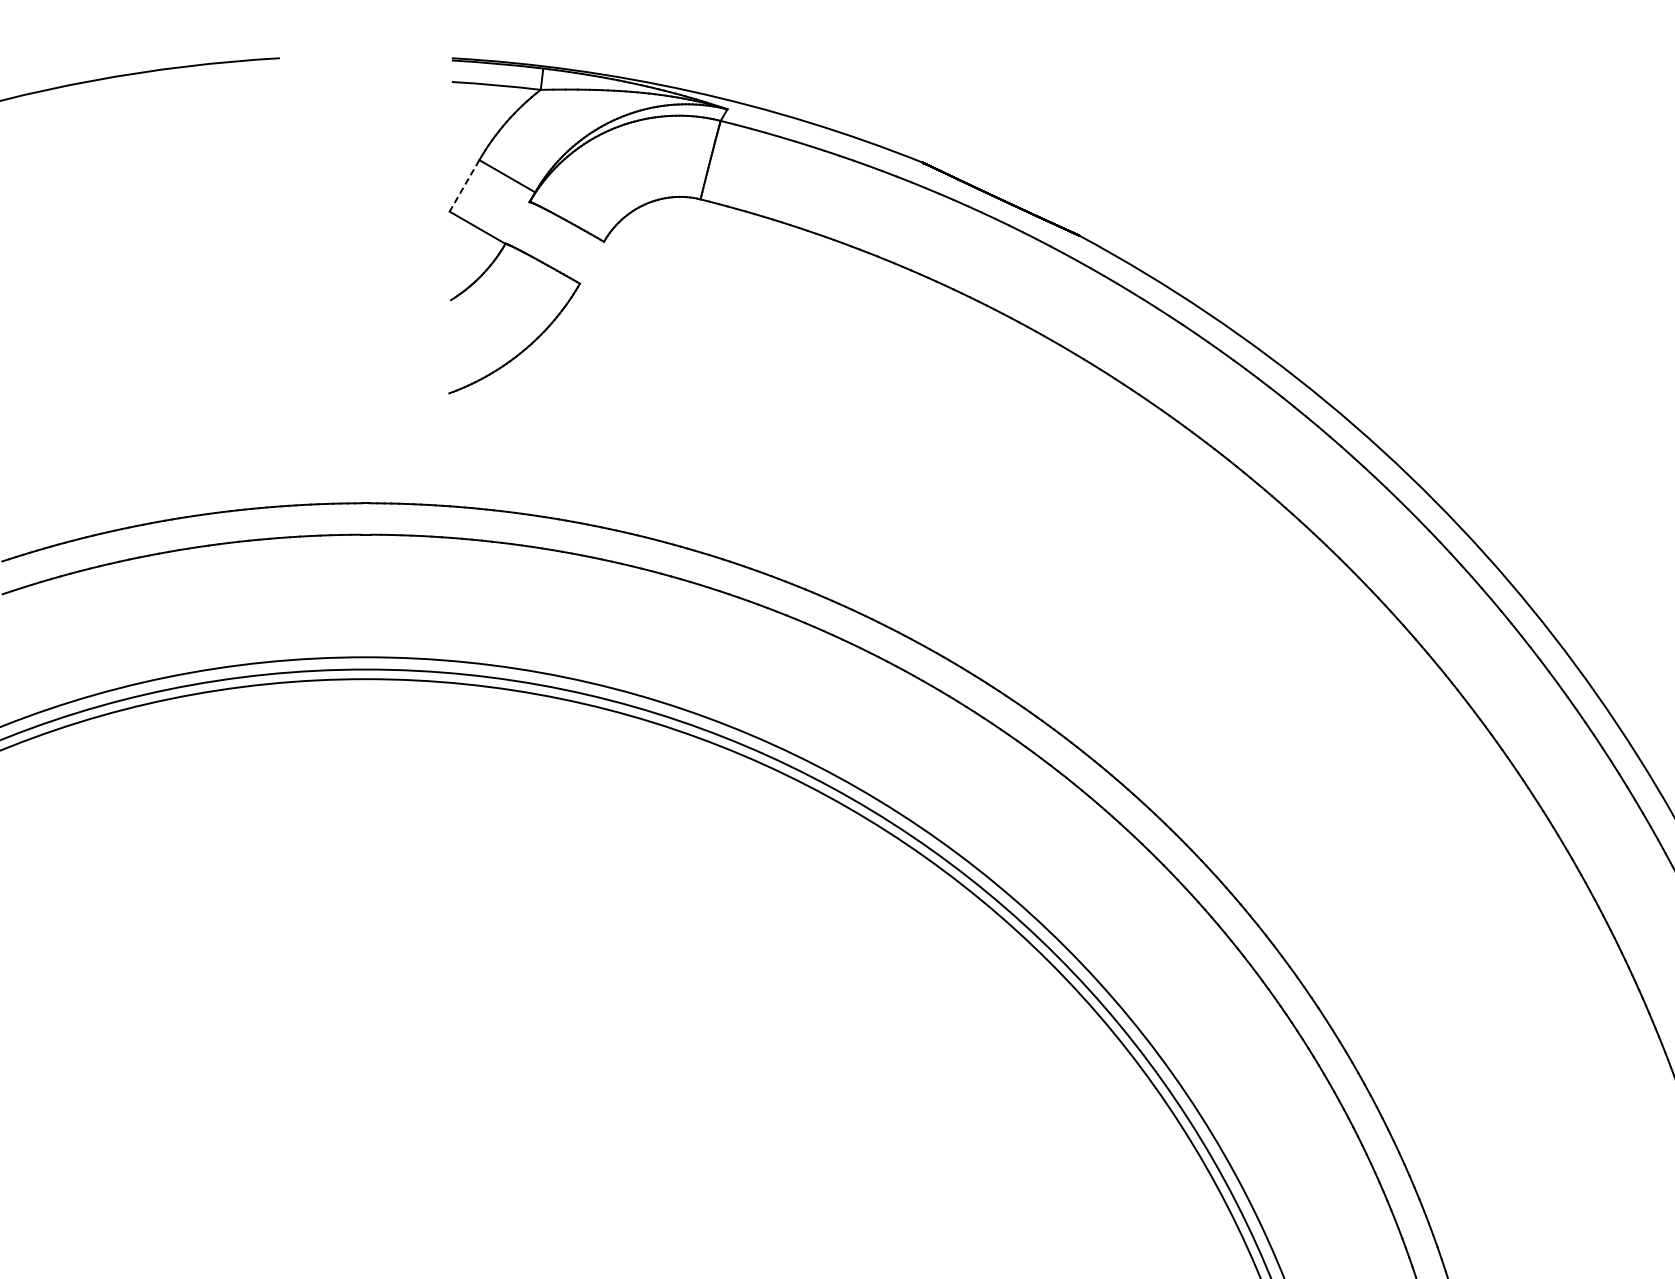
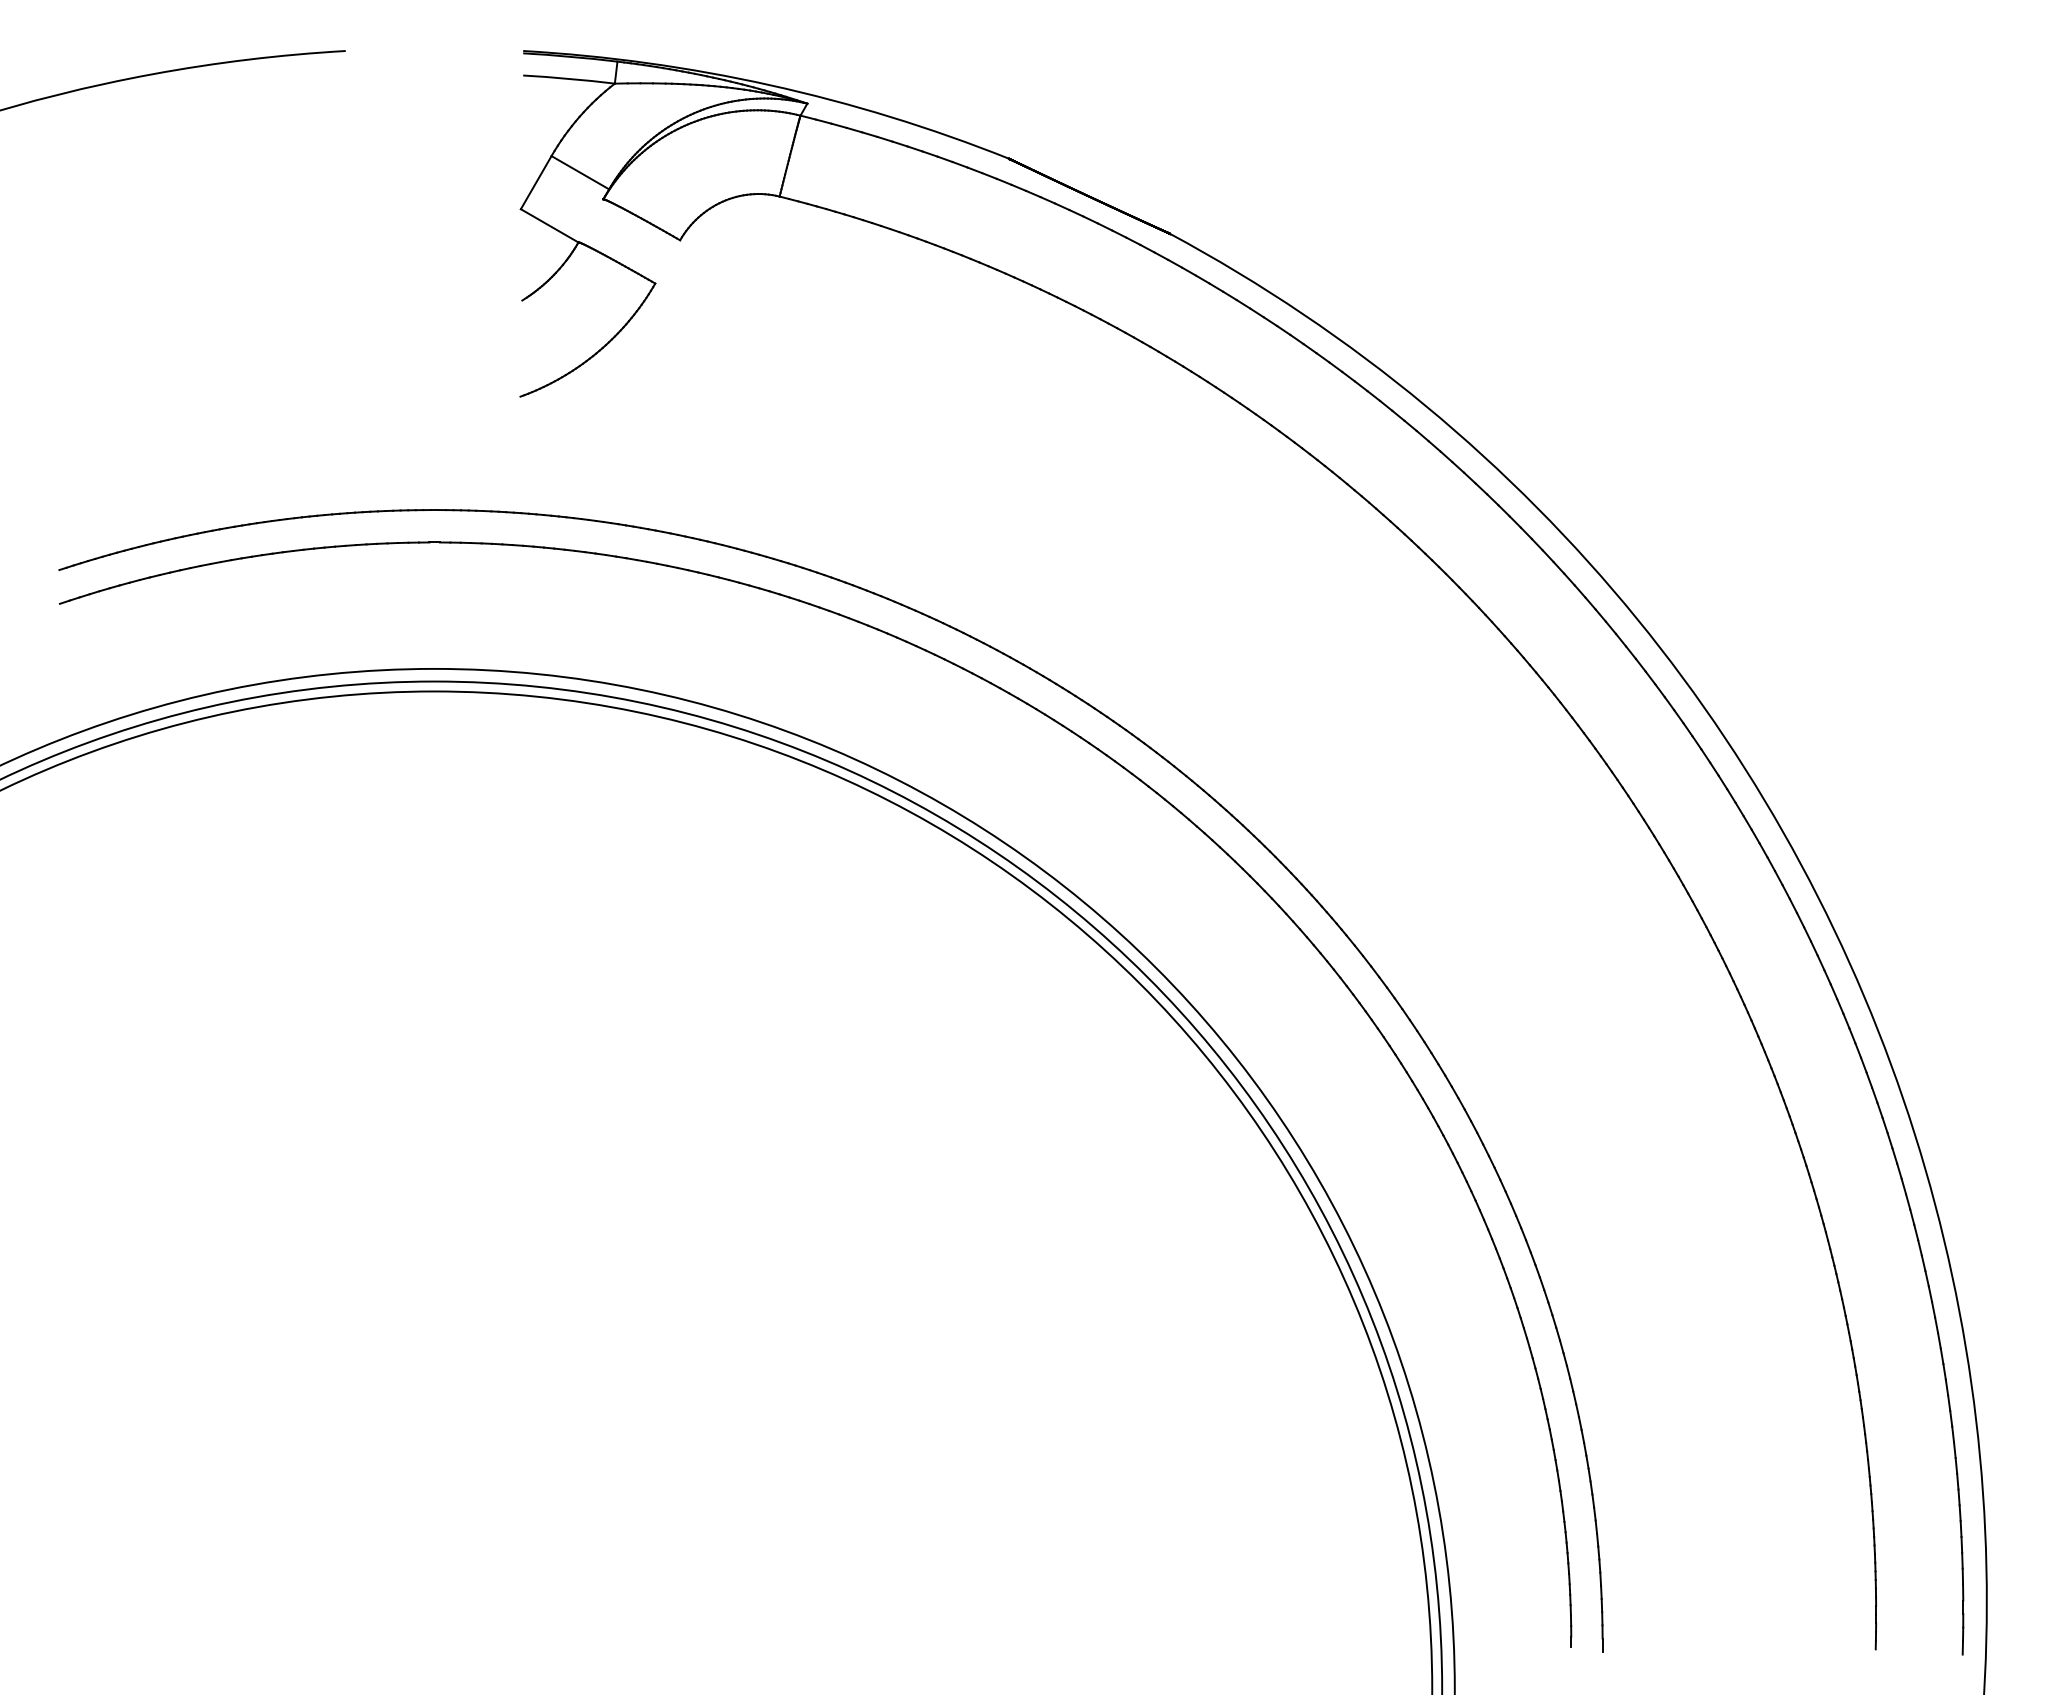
line: (464, 185) -> (536, 182), dashed -> solid

